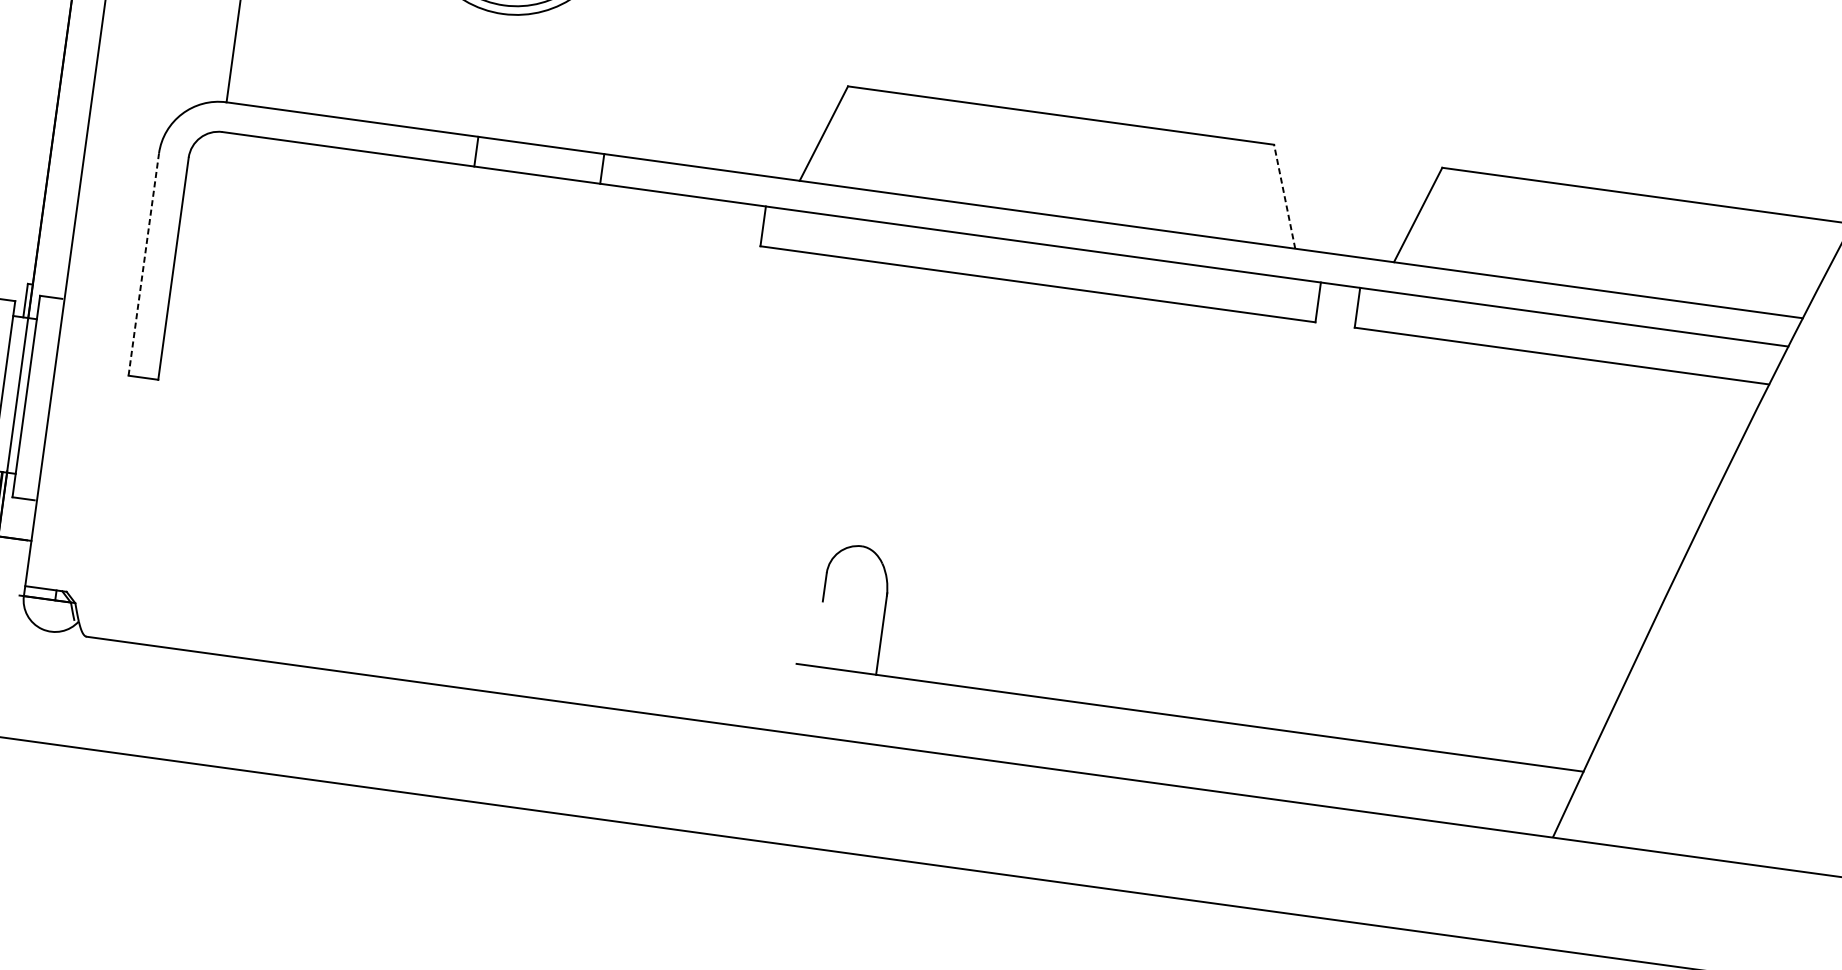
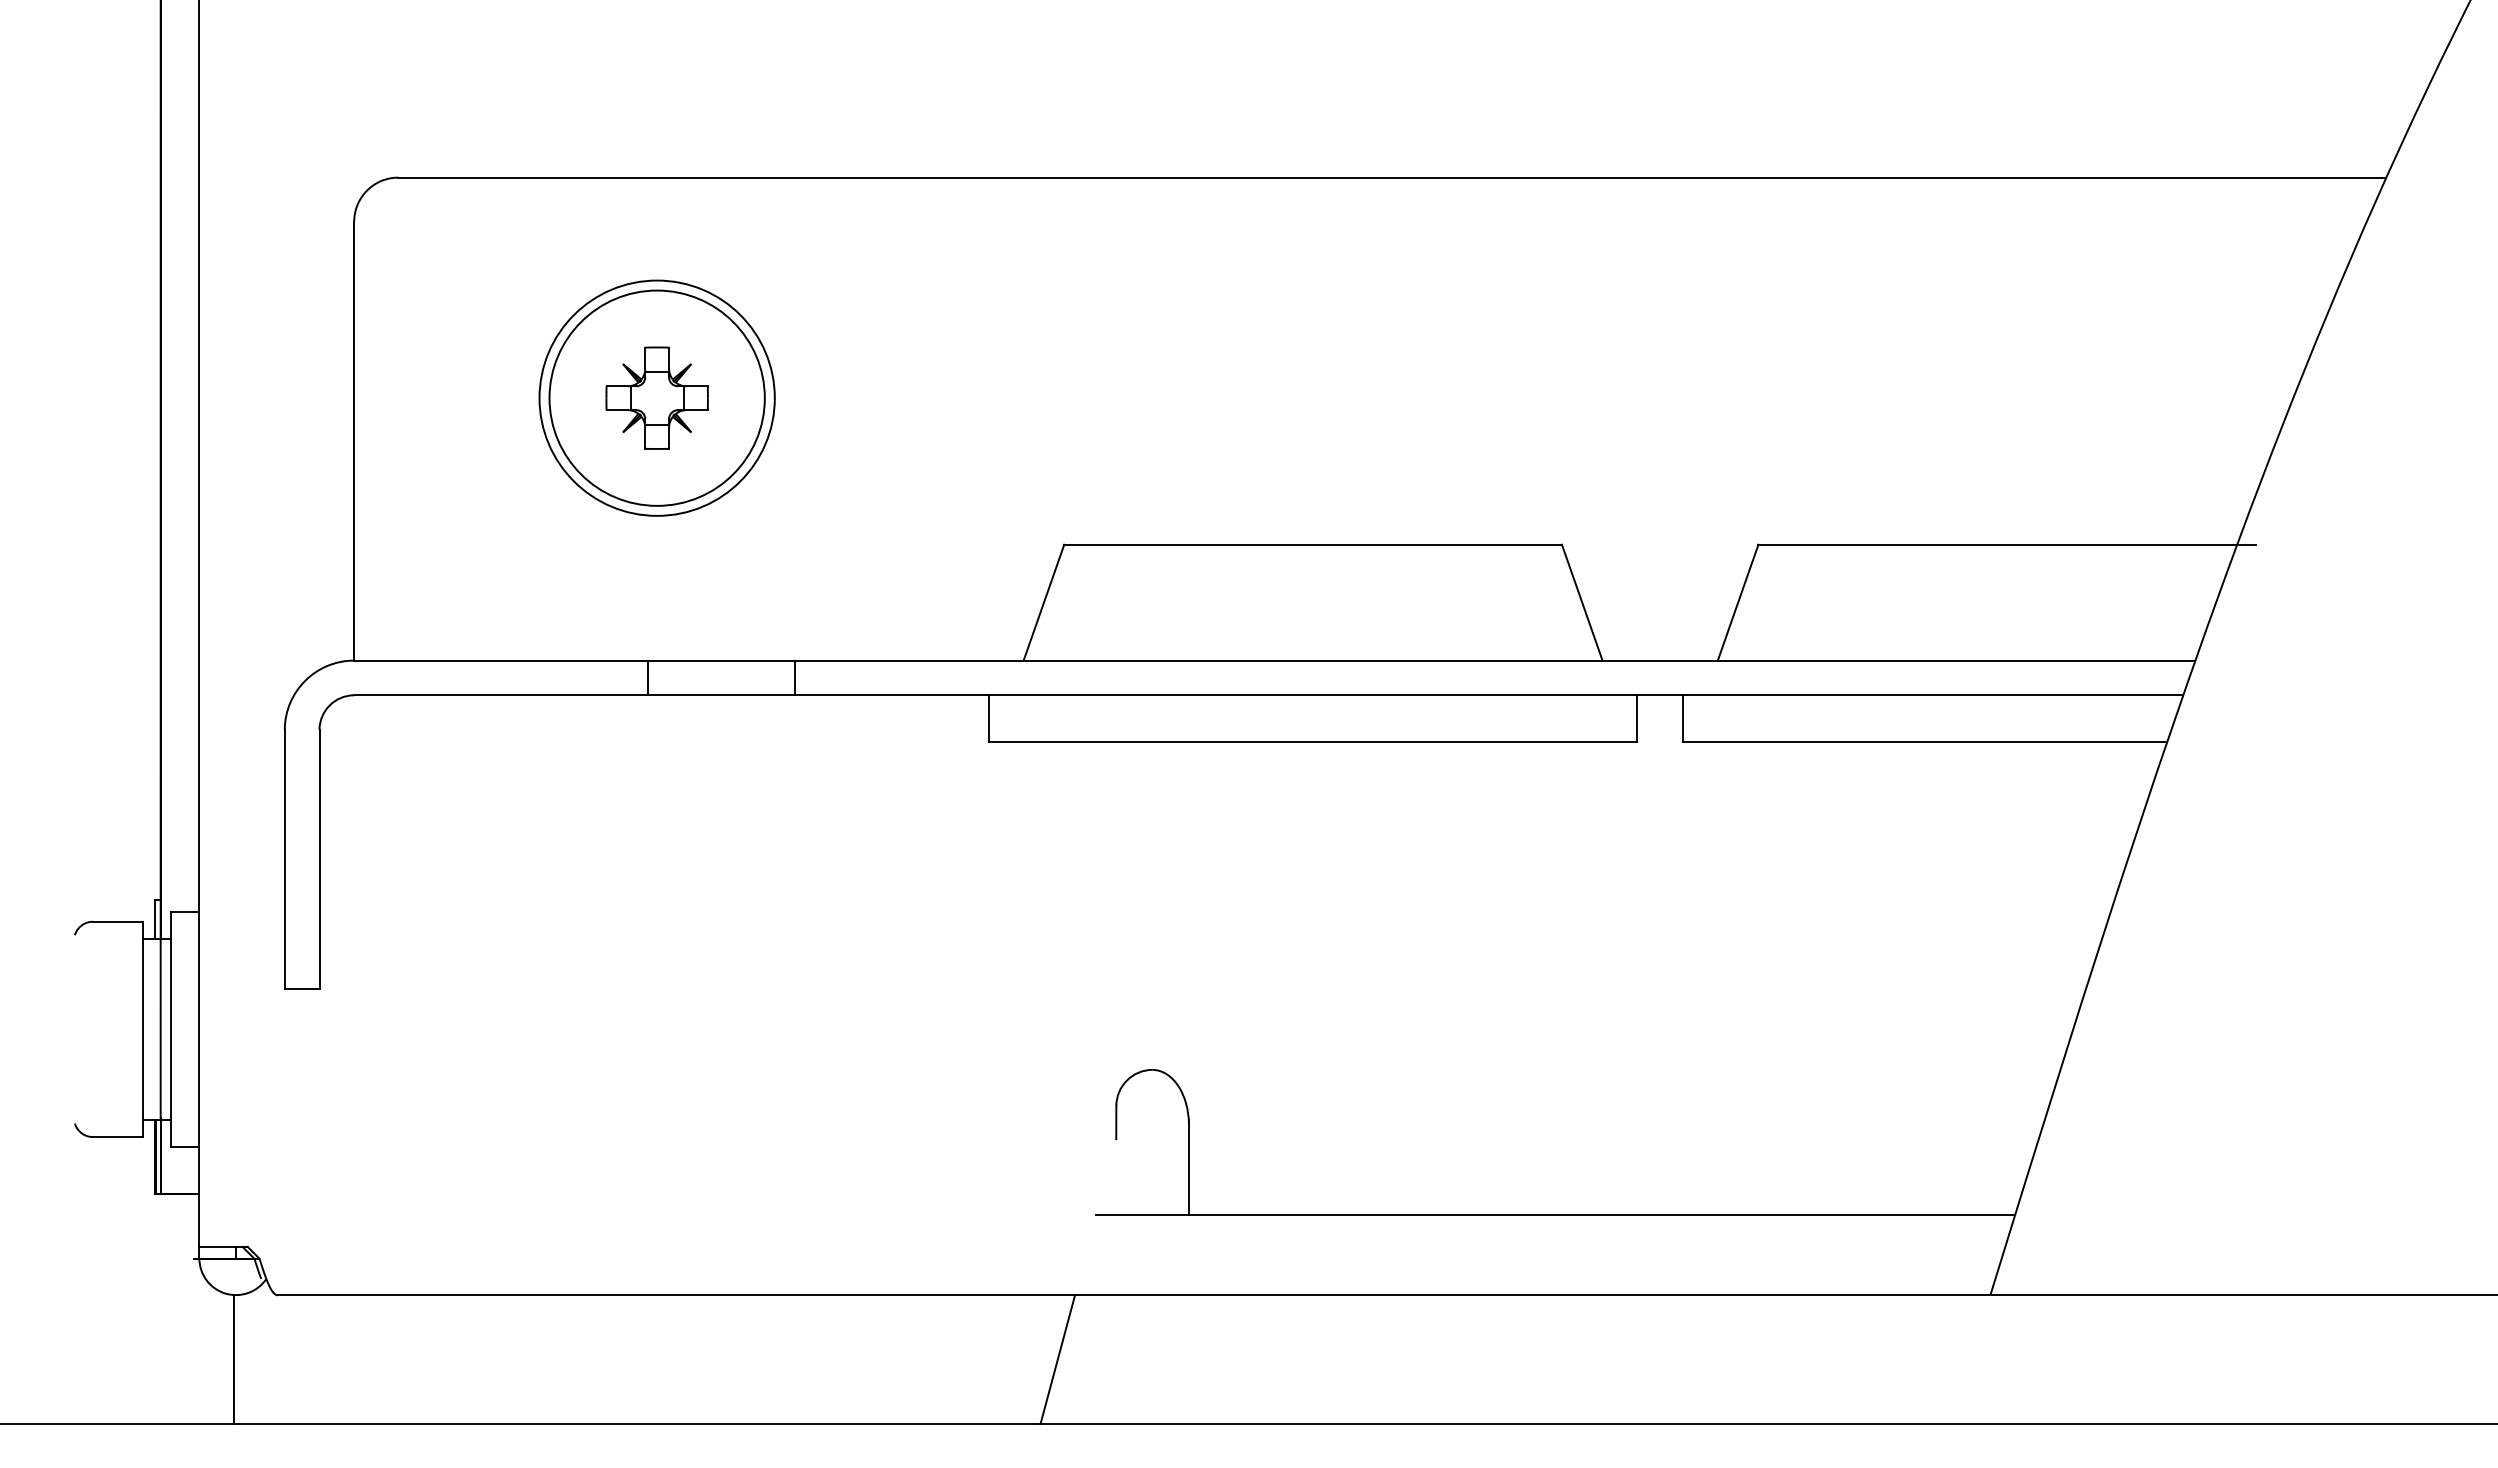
line: (1284, 196) -> (1582, 602), dashed -> solid
line: (143, 264) -> (284, 859), dashed -> solid
line: (42, 686) -> (234, 1359), added
line: (746, 783) -> (1057, 1359), added

